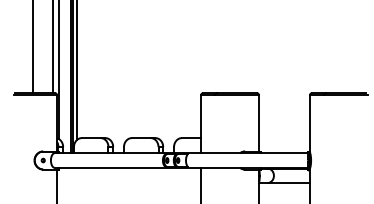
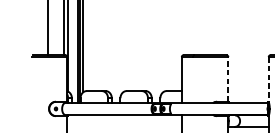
line: (259, 123) -> (228, 79), solid -> dashed
line: (309, 124) -> (268, 80), solid -> dashed

